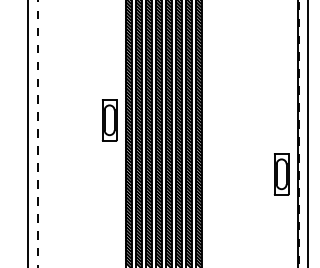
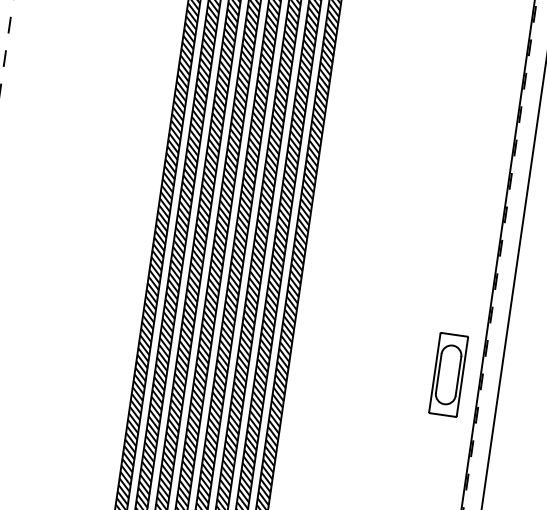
part: (109, 120) -> (124, 219), removed

